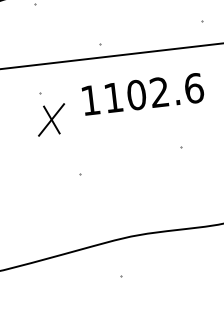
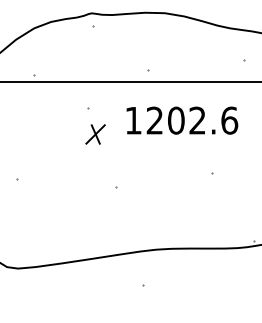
text: (113, 97) -> (154, 120), 1102.6 -> 1202.6
part: (51, 120) -> (95, 134), size x0.7

